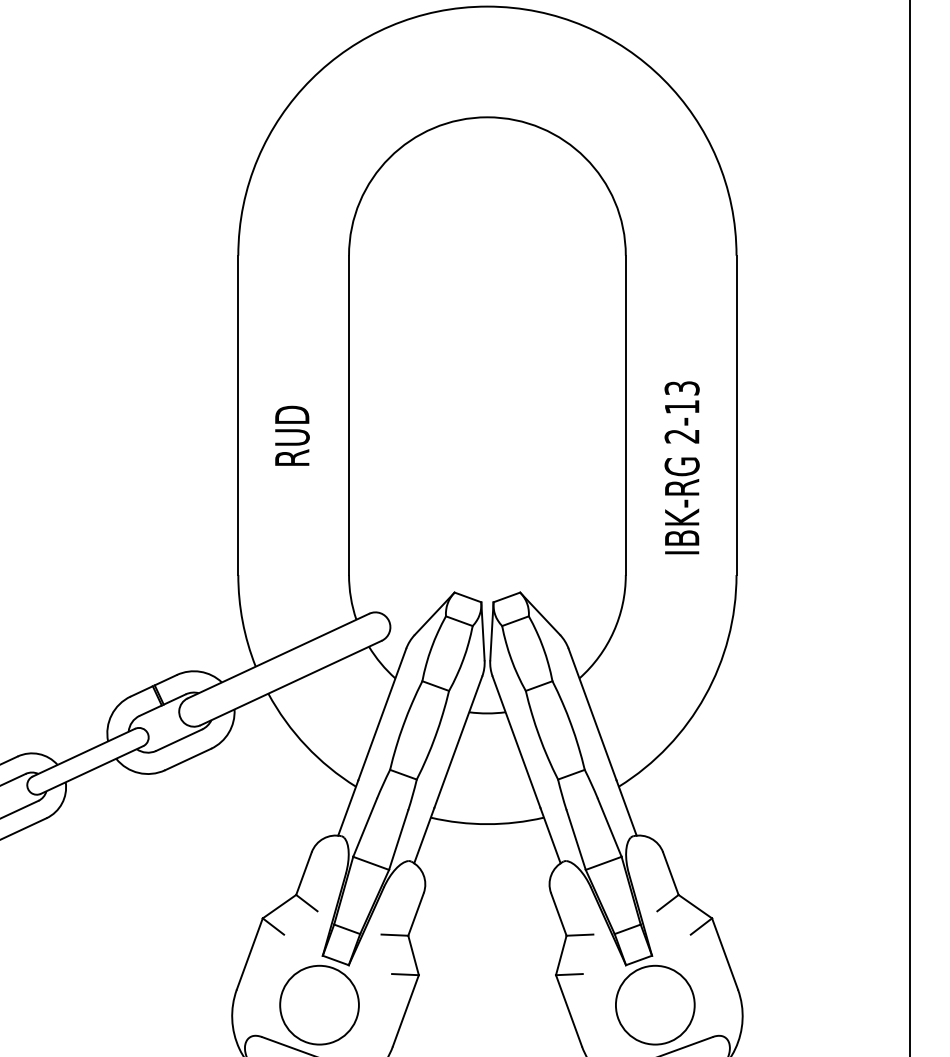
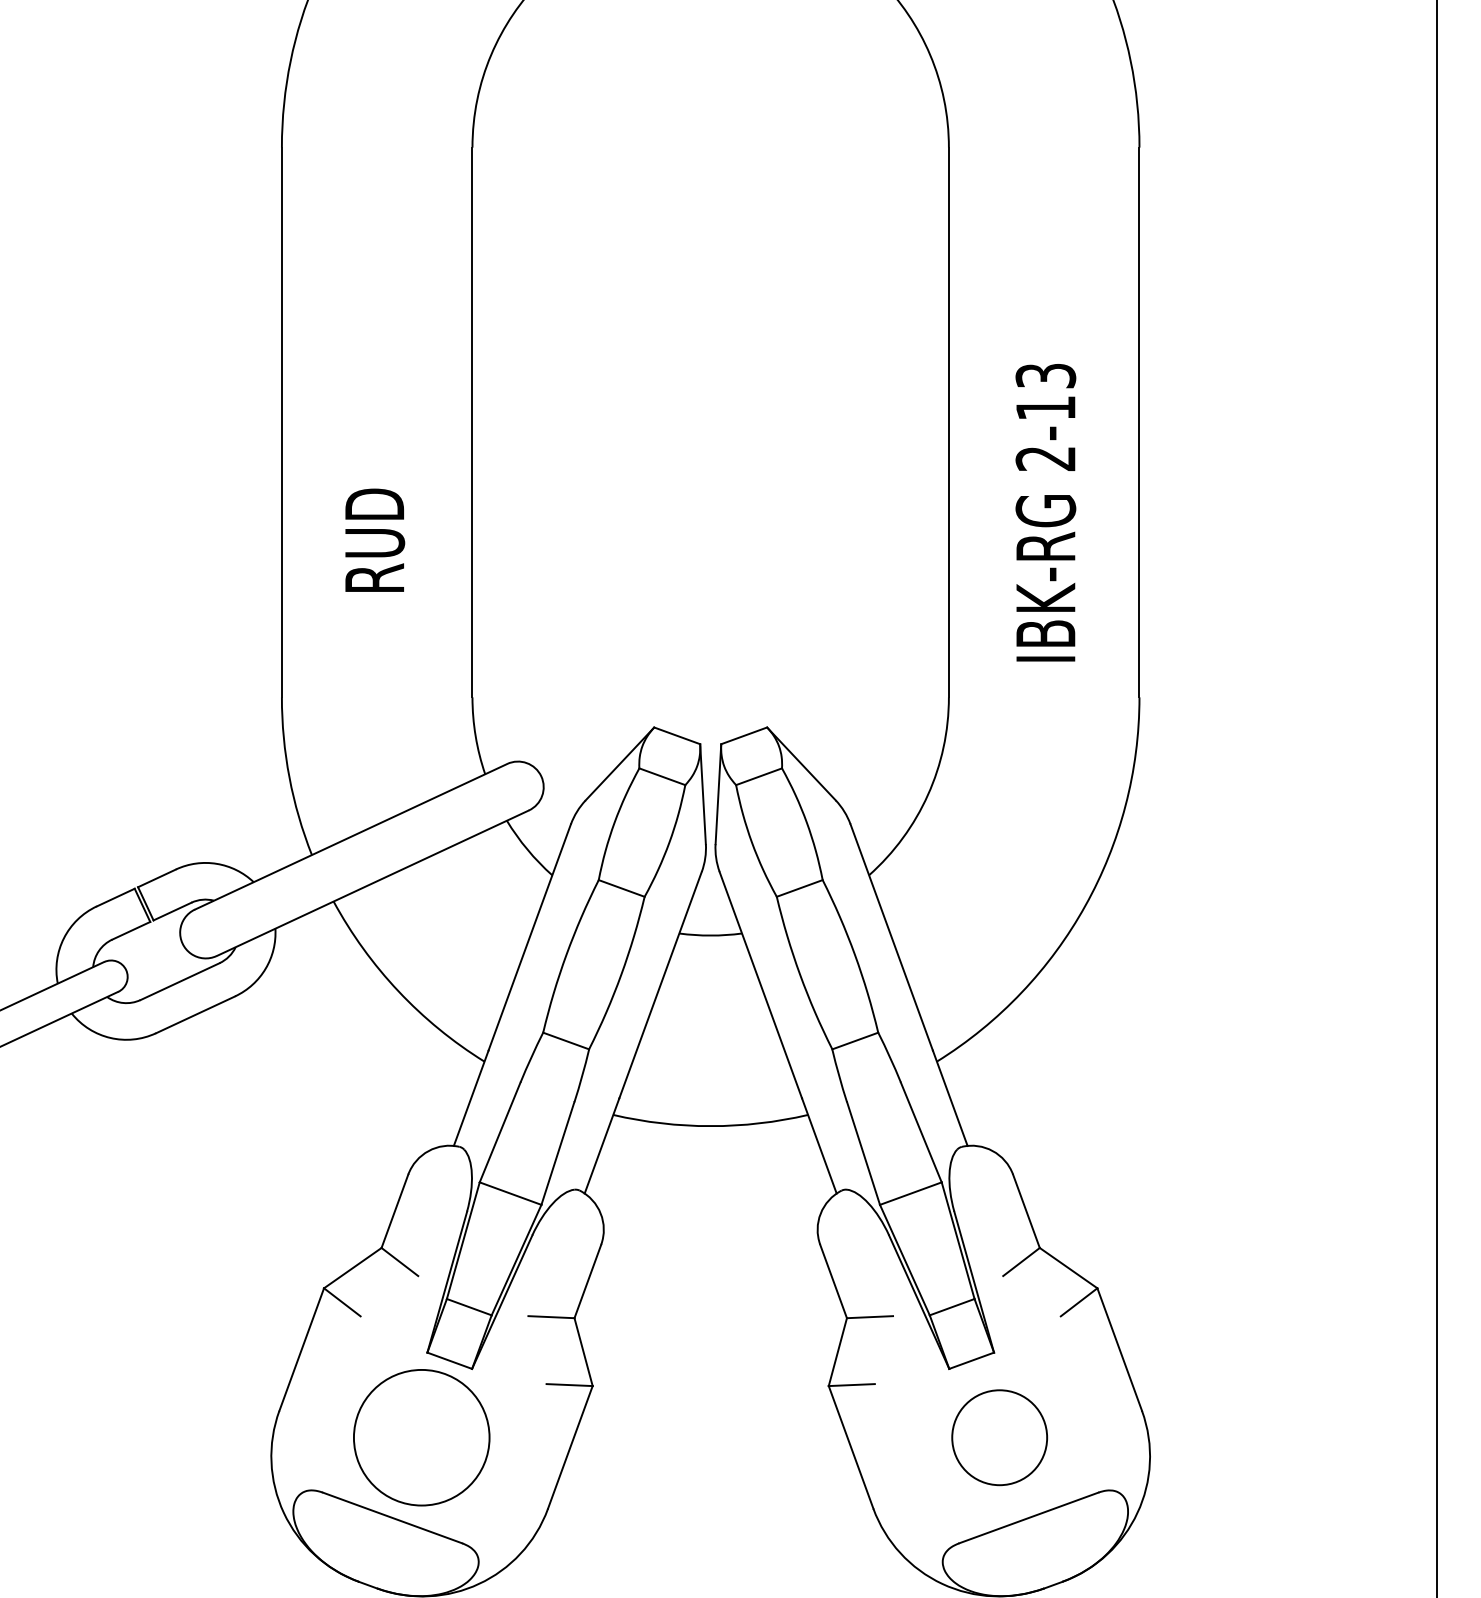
text: (292, 435) -> (375, 539), moved
circle: (654, 1004) -> (998, 1436), size x0.7

